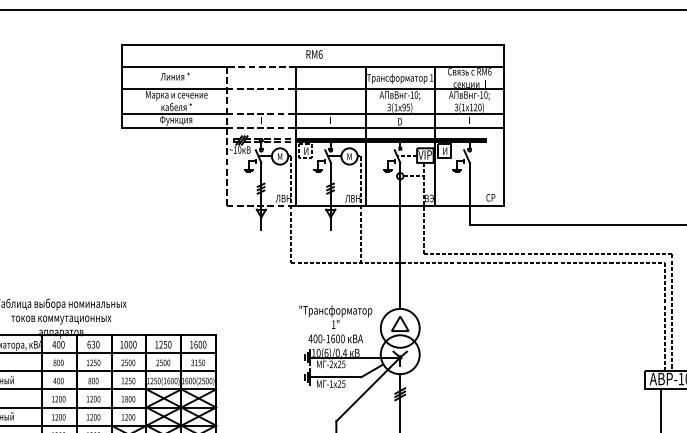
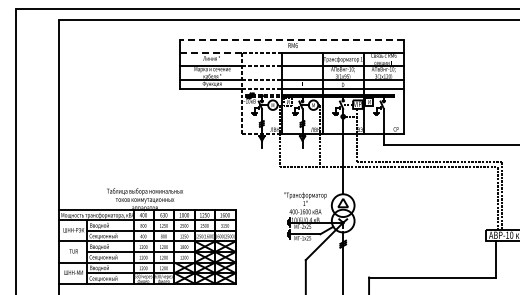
line: (313, 44) -> (292, 39), solid -> dashed
line: (173, 66) -> (210, 52), solid -> dashed

